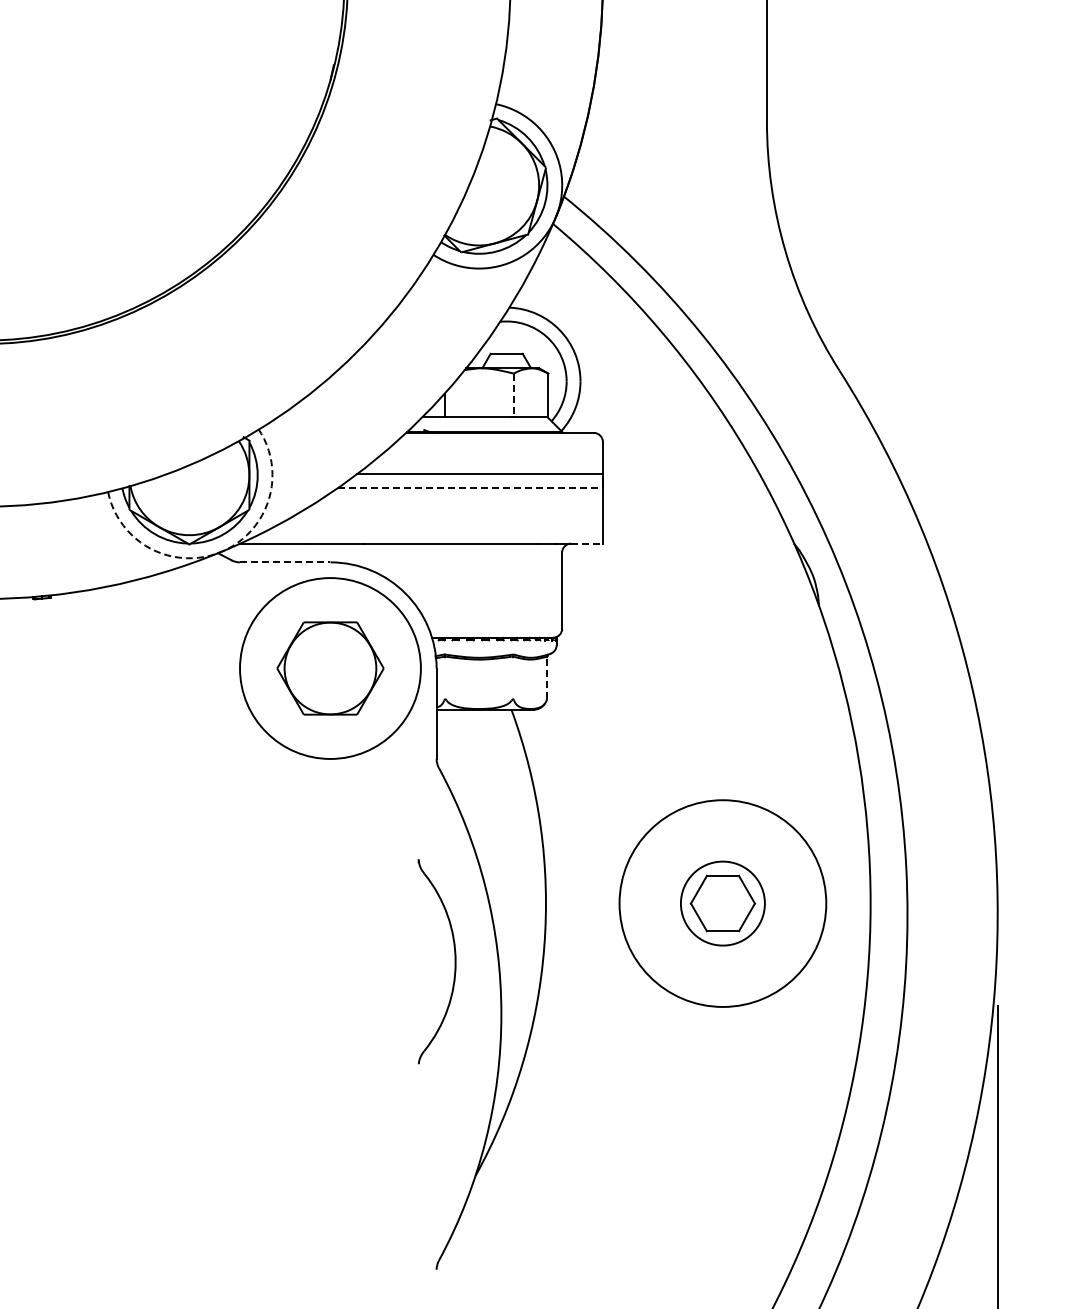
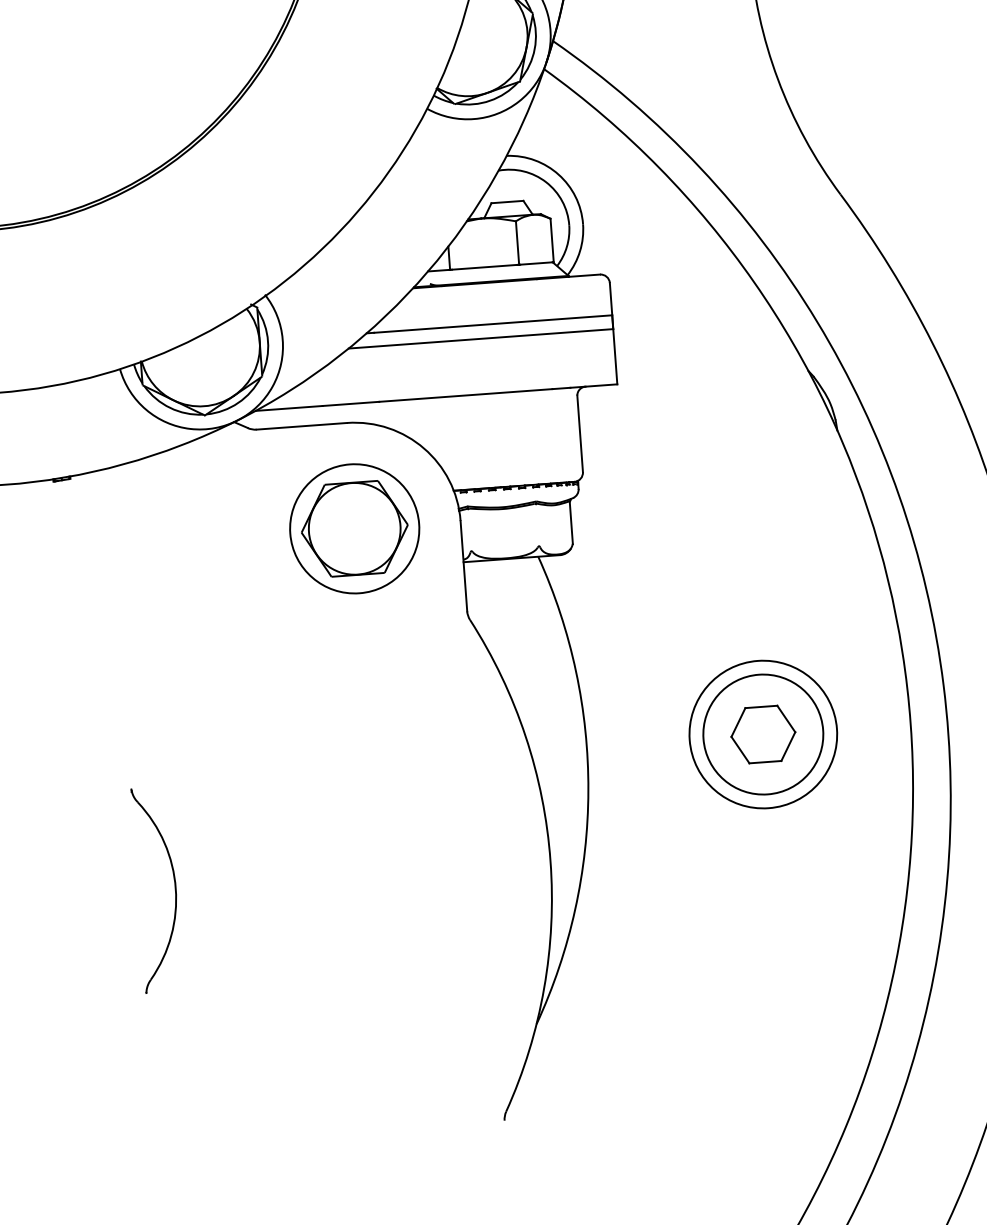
line: (513, 395) -> (517, 243), dashed -> solid
line: (470, 488) -> (481, 339), dashed -> solid
line: (587, 543) -> (601, 385), dashed -> solid
arc: (221, 551) -> (237, 420), dashed -> solid
line: (285, 562) -> (302, 426), dashed -> solid
circle: (330, 668) -> (354, 528), size x0.71
line: (546, 677) -> (570, 521), dashed -> solid
circle: (722, 903) -> (762, 734), size x0.71
circle: (722, 903) -> (762, 734), size x1.43
part: (454, 961) -> (174, 887), moved

